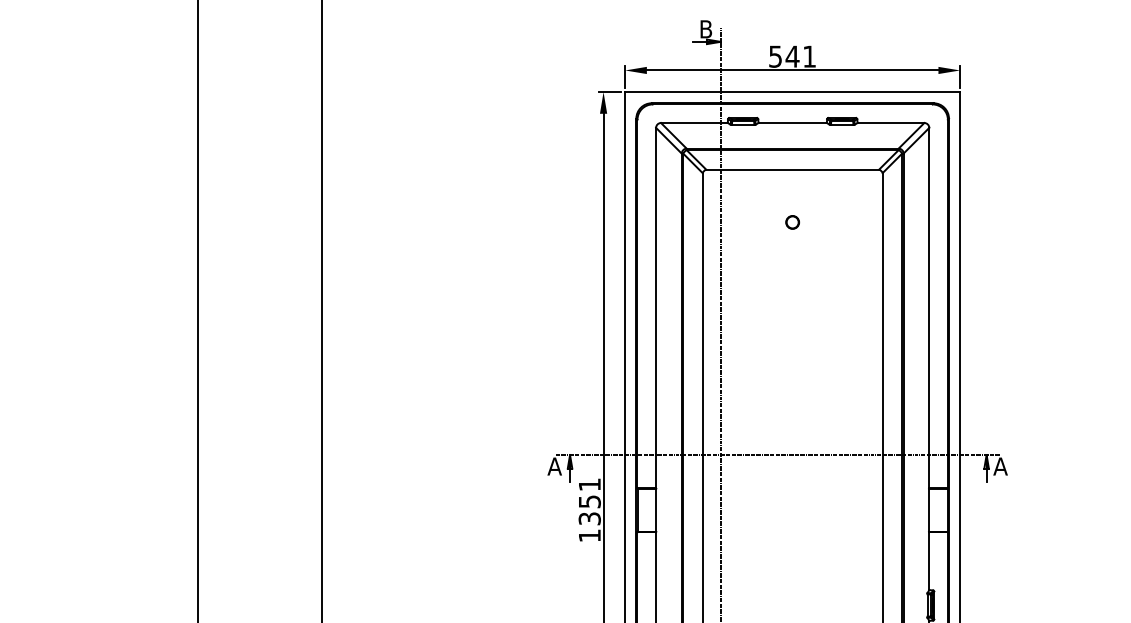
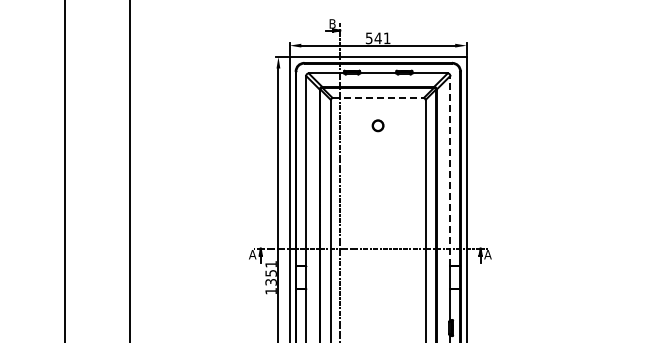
line: (793, 168) -> (378, 97), solid -> dashed
part: (793, 221) -> (378, 125), size x1.6
line: (929, 306) -> (450, 170), solid -> dashed

